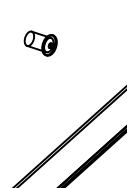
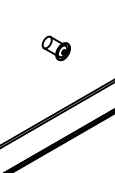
part: (40, 43) -> (55, 48), moved

